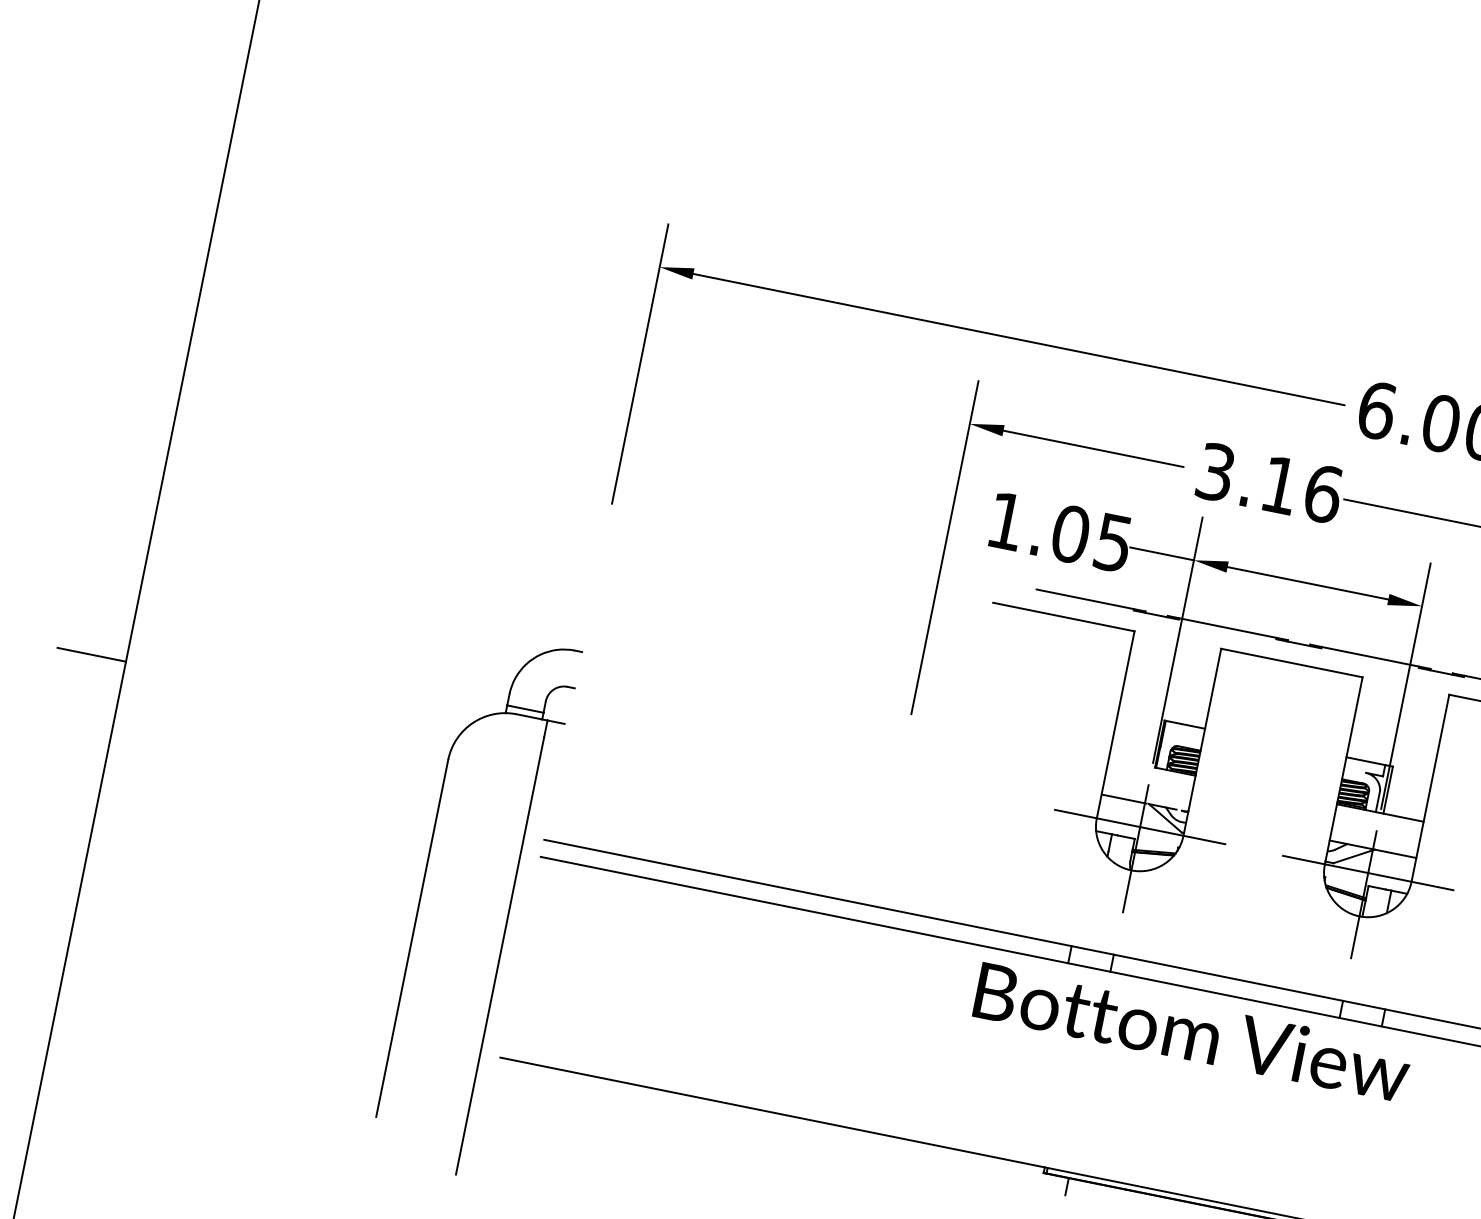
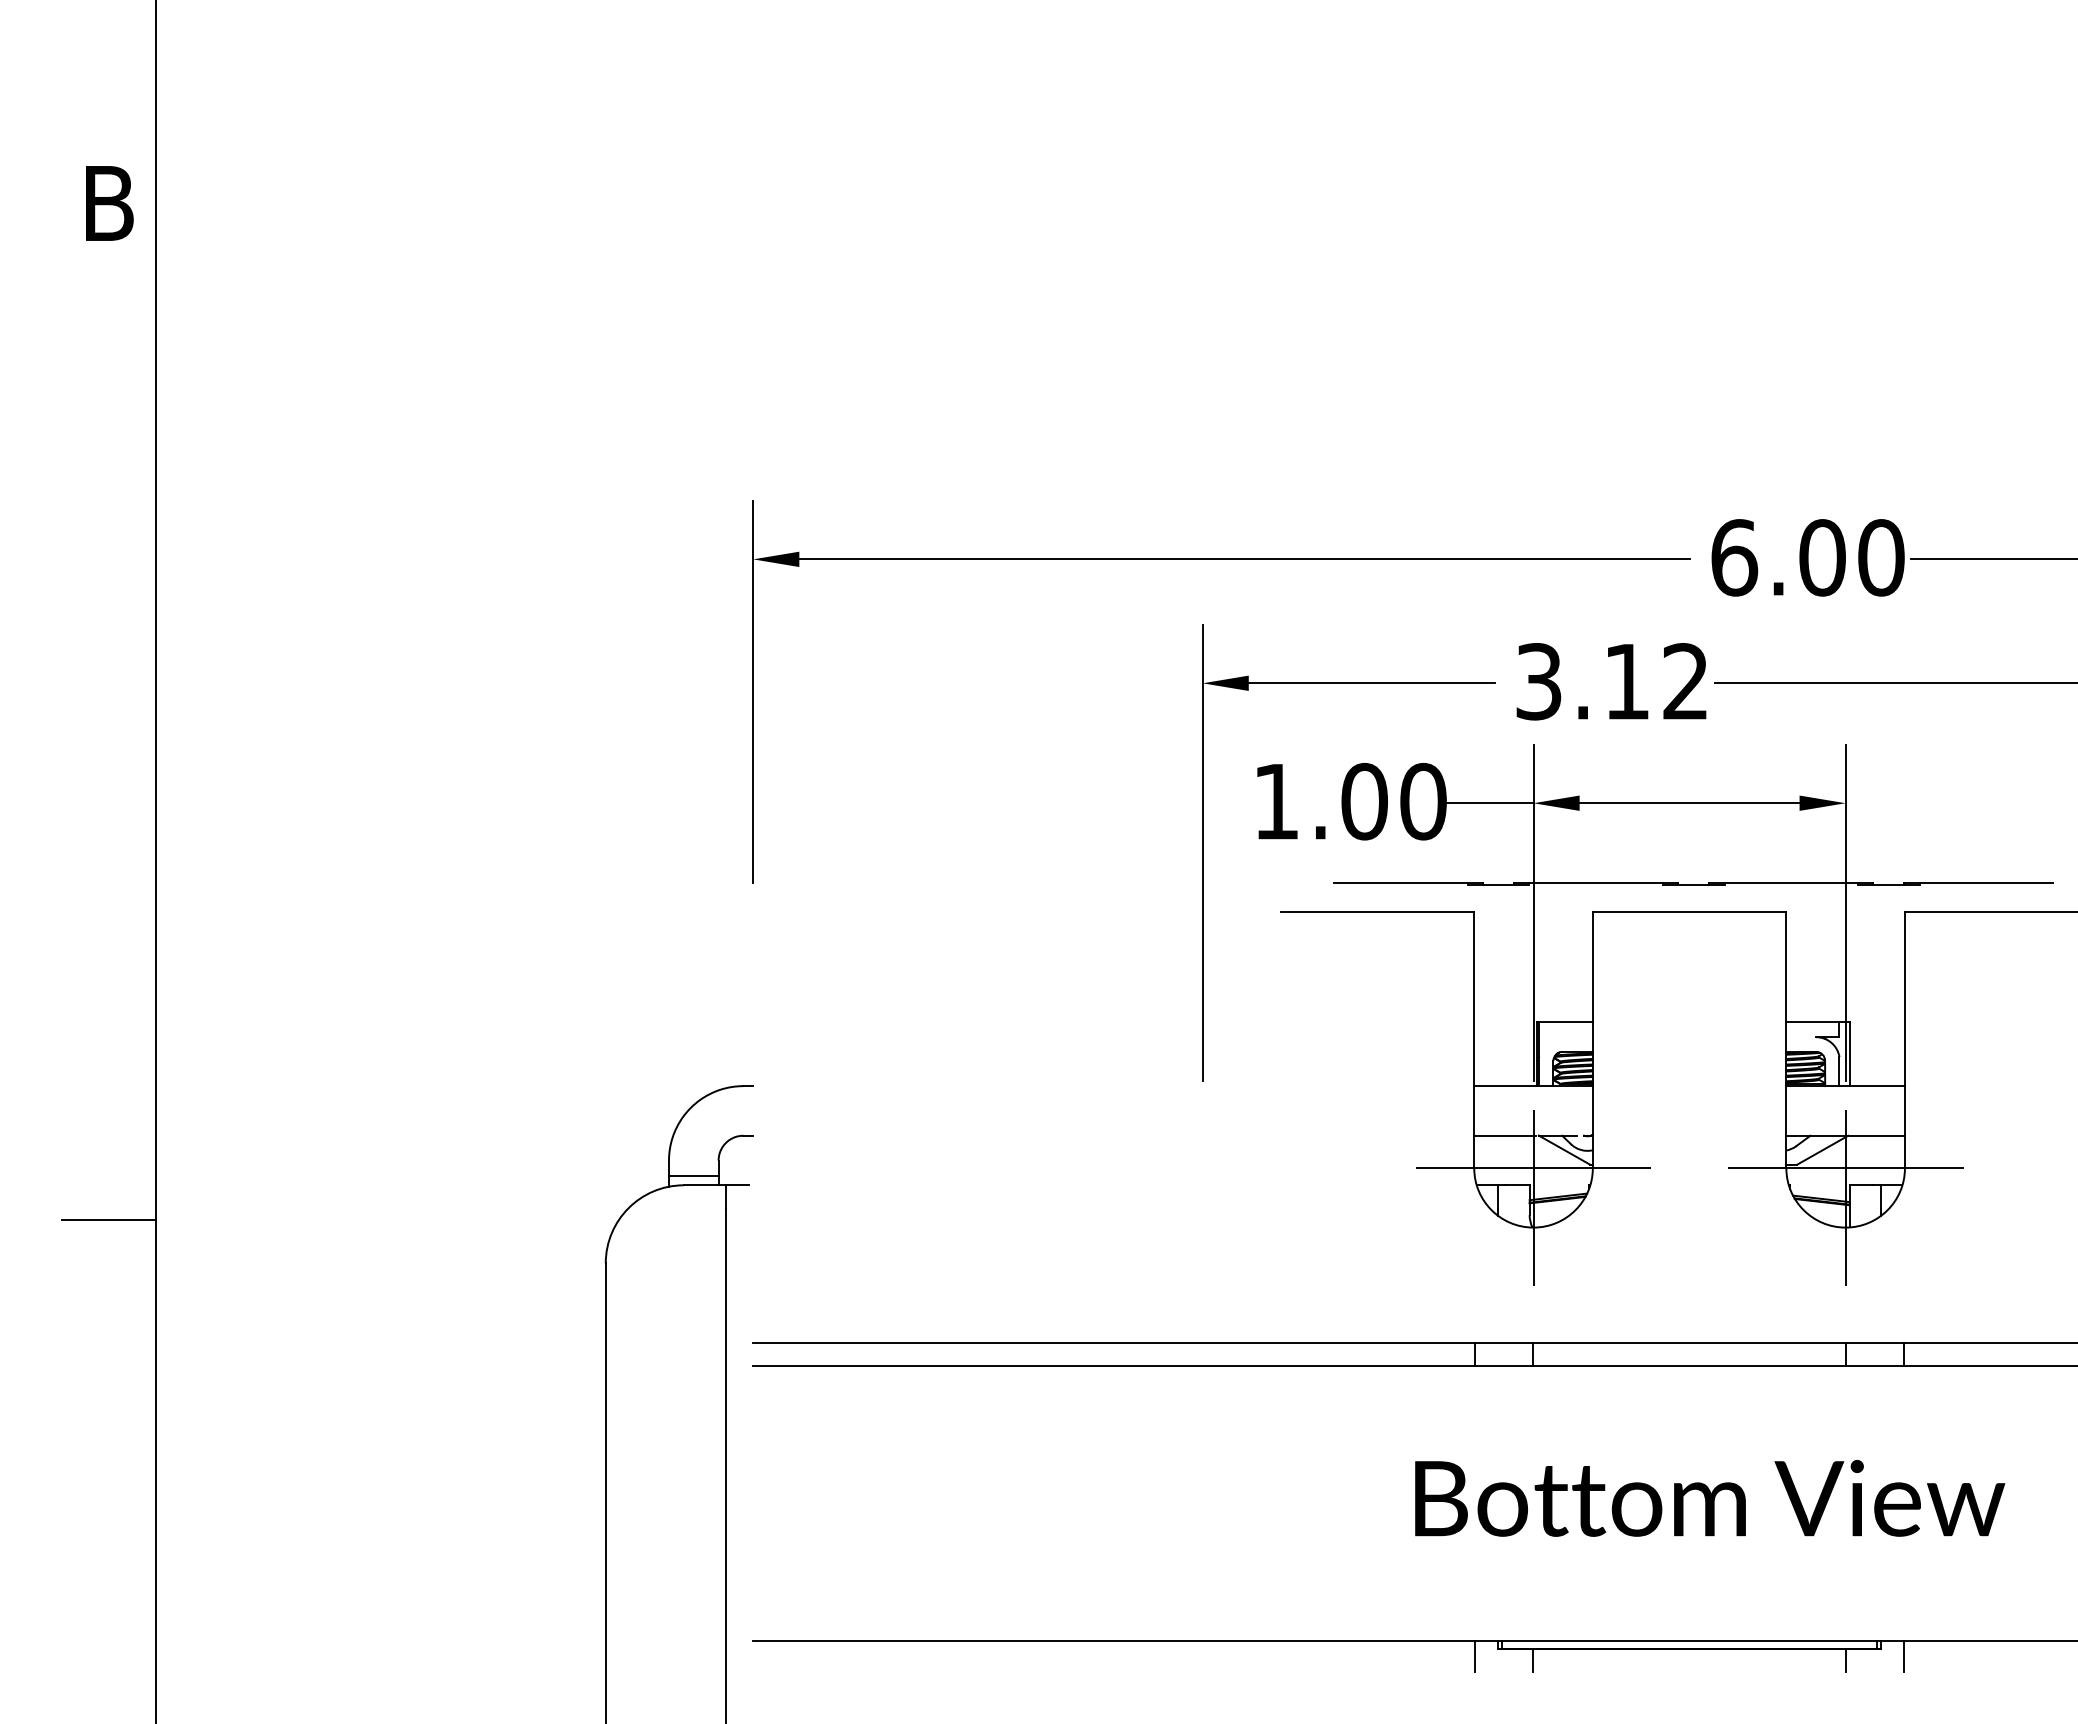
text: (1323, 493) -> (1686, 681), 3.16 -> 3.12
text: (1113, 542) -> (1423, 801), 1.05 -> 1.00
line: (1130, 763) -> (1504, 1086), added
text: (1192, 1032) -> (1710, 1498), moved
line: (1025, 1175) -> (1475, 1656), added

